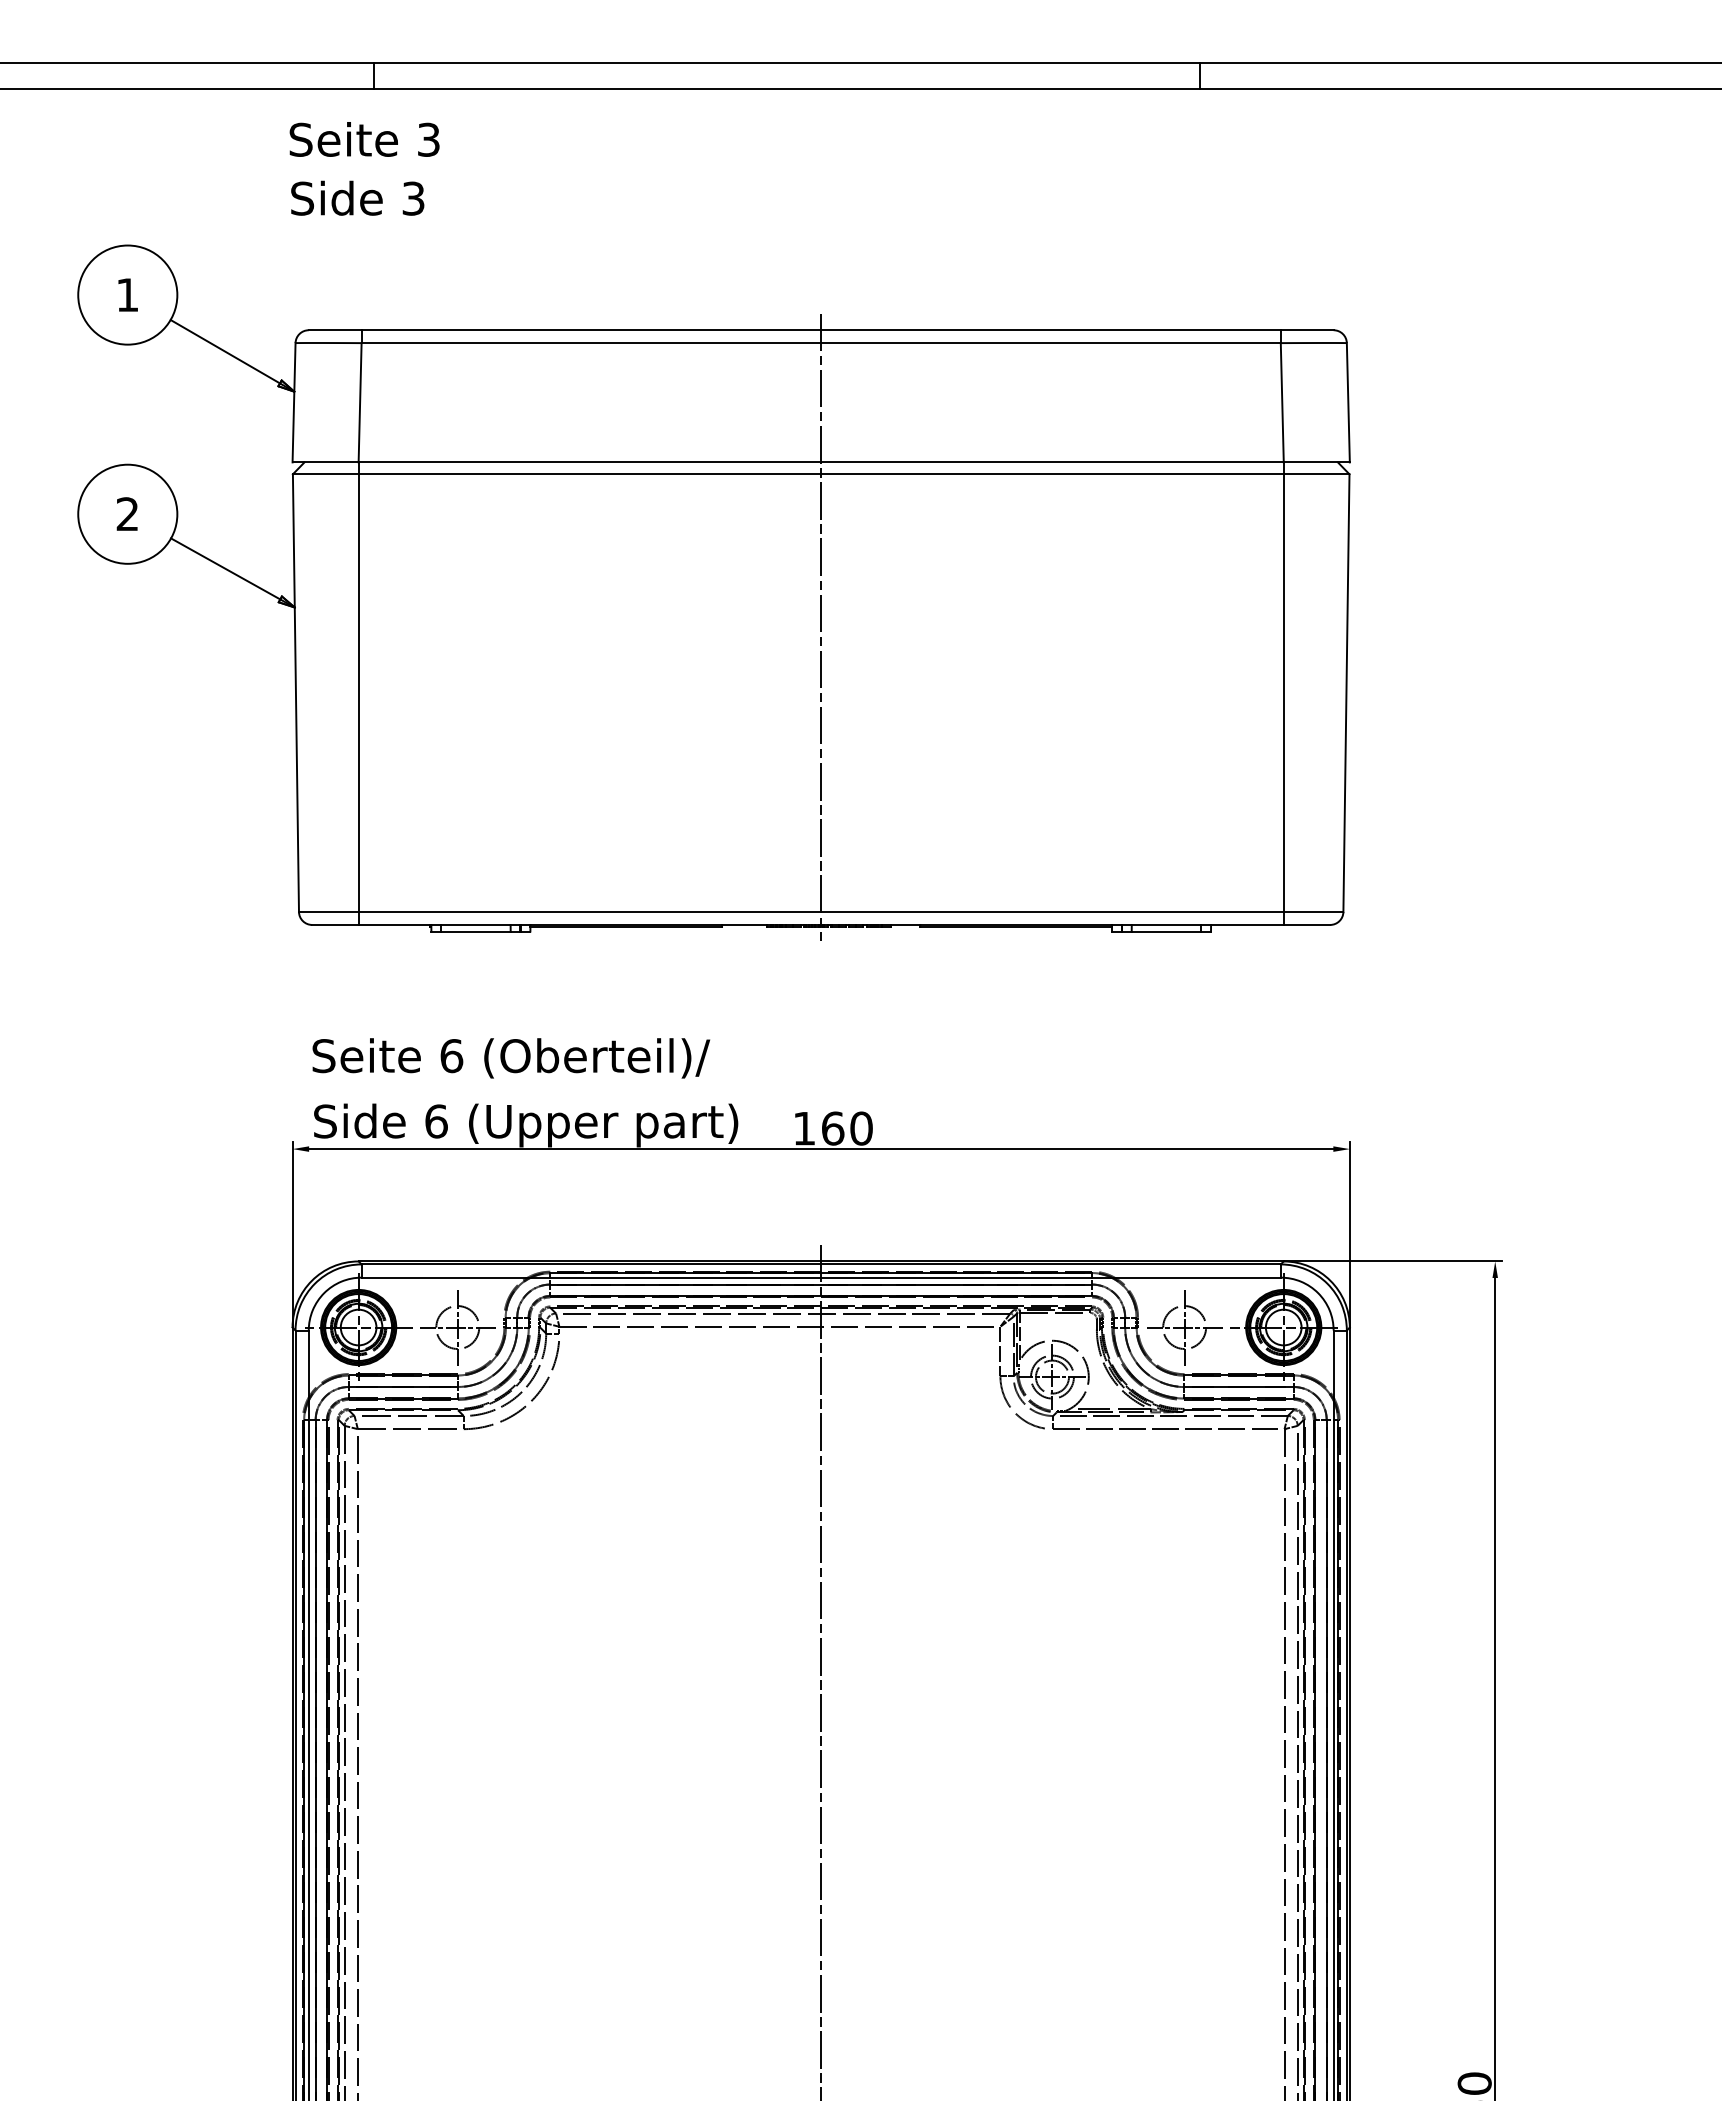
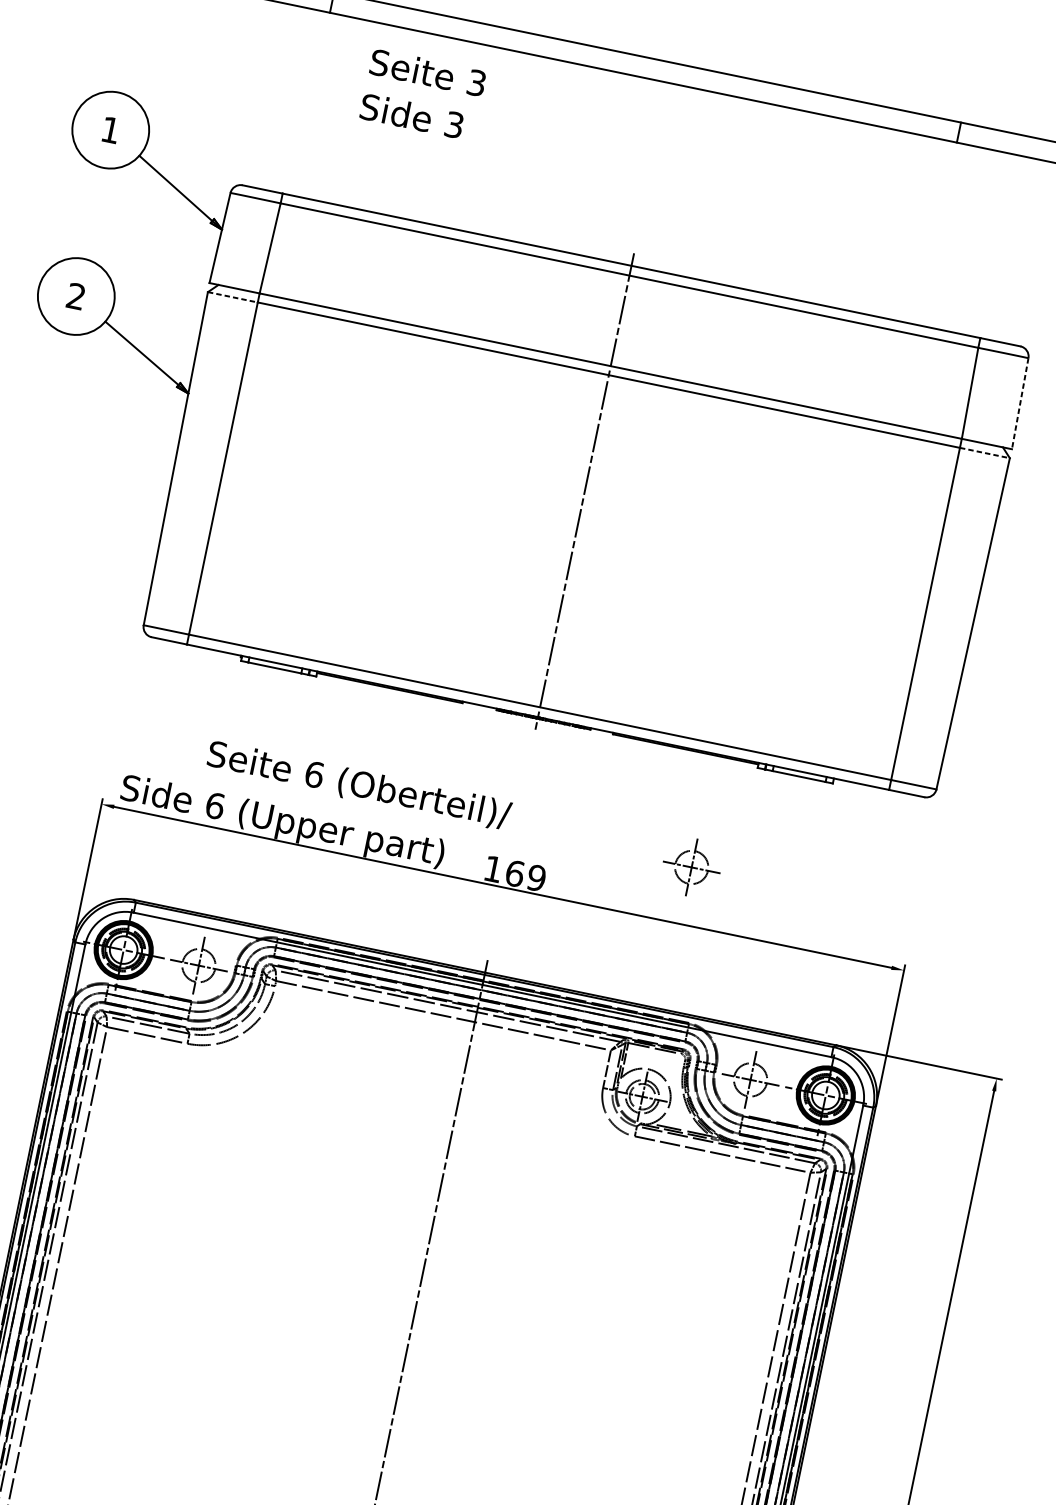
text: (364, 139) -> (427, 72), moved
text: (357, 197) -> (412, 115), moved
line: (1348, 402) -> (1020, 403), solid -> dashed
line: (325, 474) -> (232, 297), solid -> dashed
line: (1316, 474) -> (984, 453), solid -> dashed
text: (511, 1058) -> (359, 785), moved
part: (1054, 1074) -> (691, 867), added
text: (861, 1128) -> (536, 878), 160 -> 169

